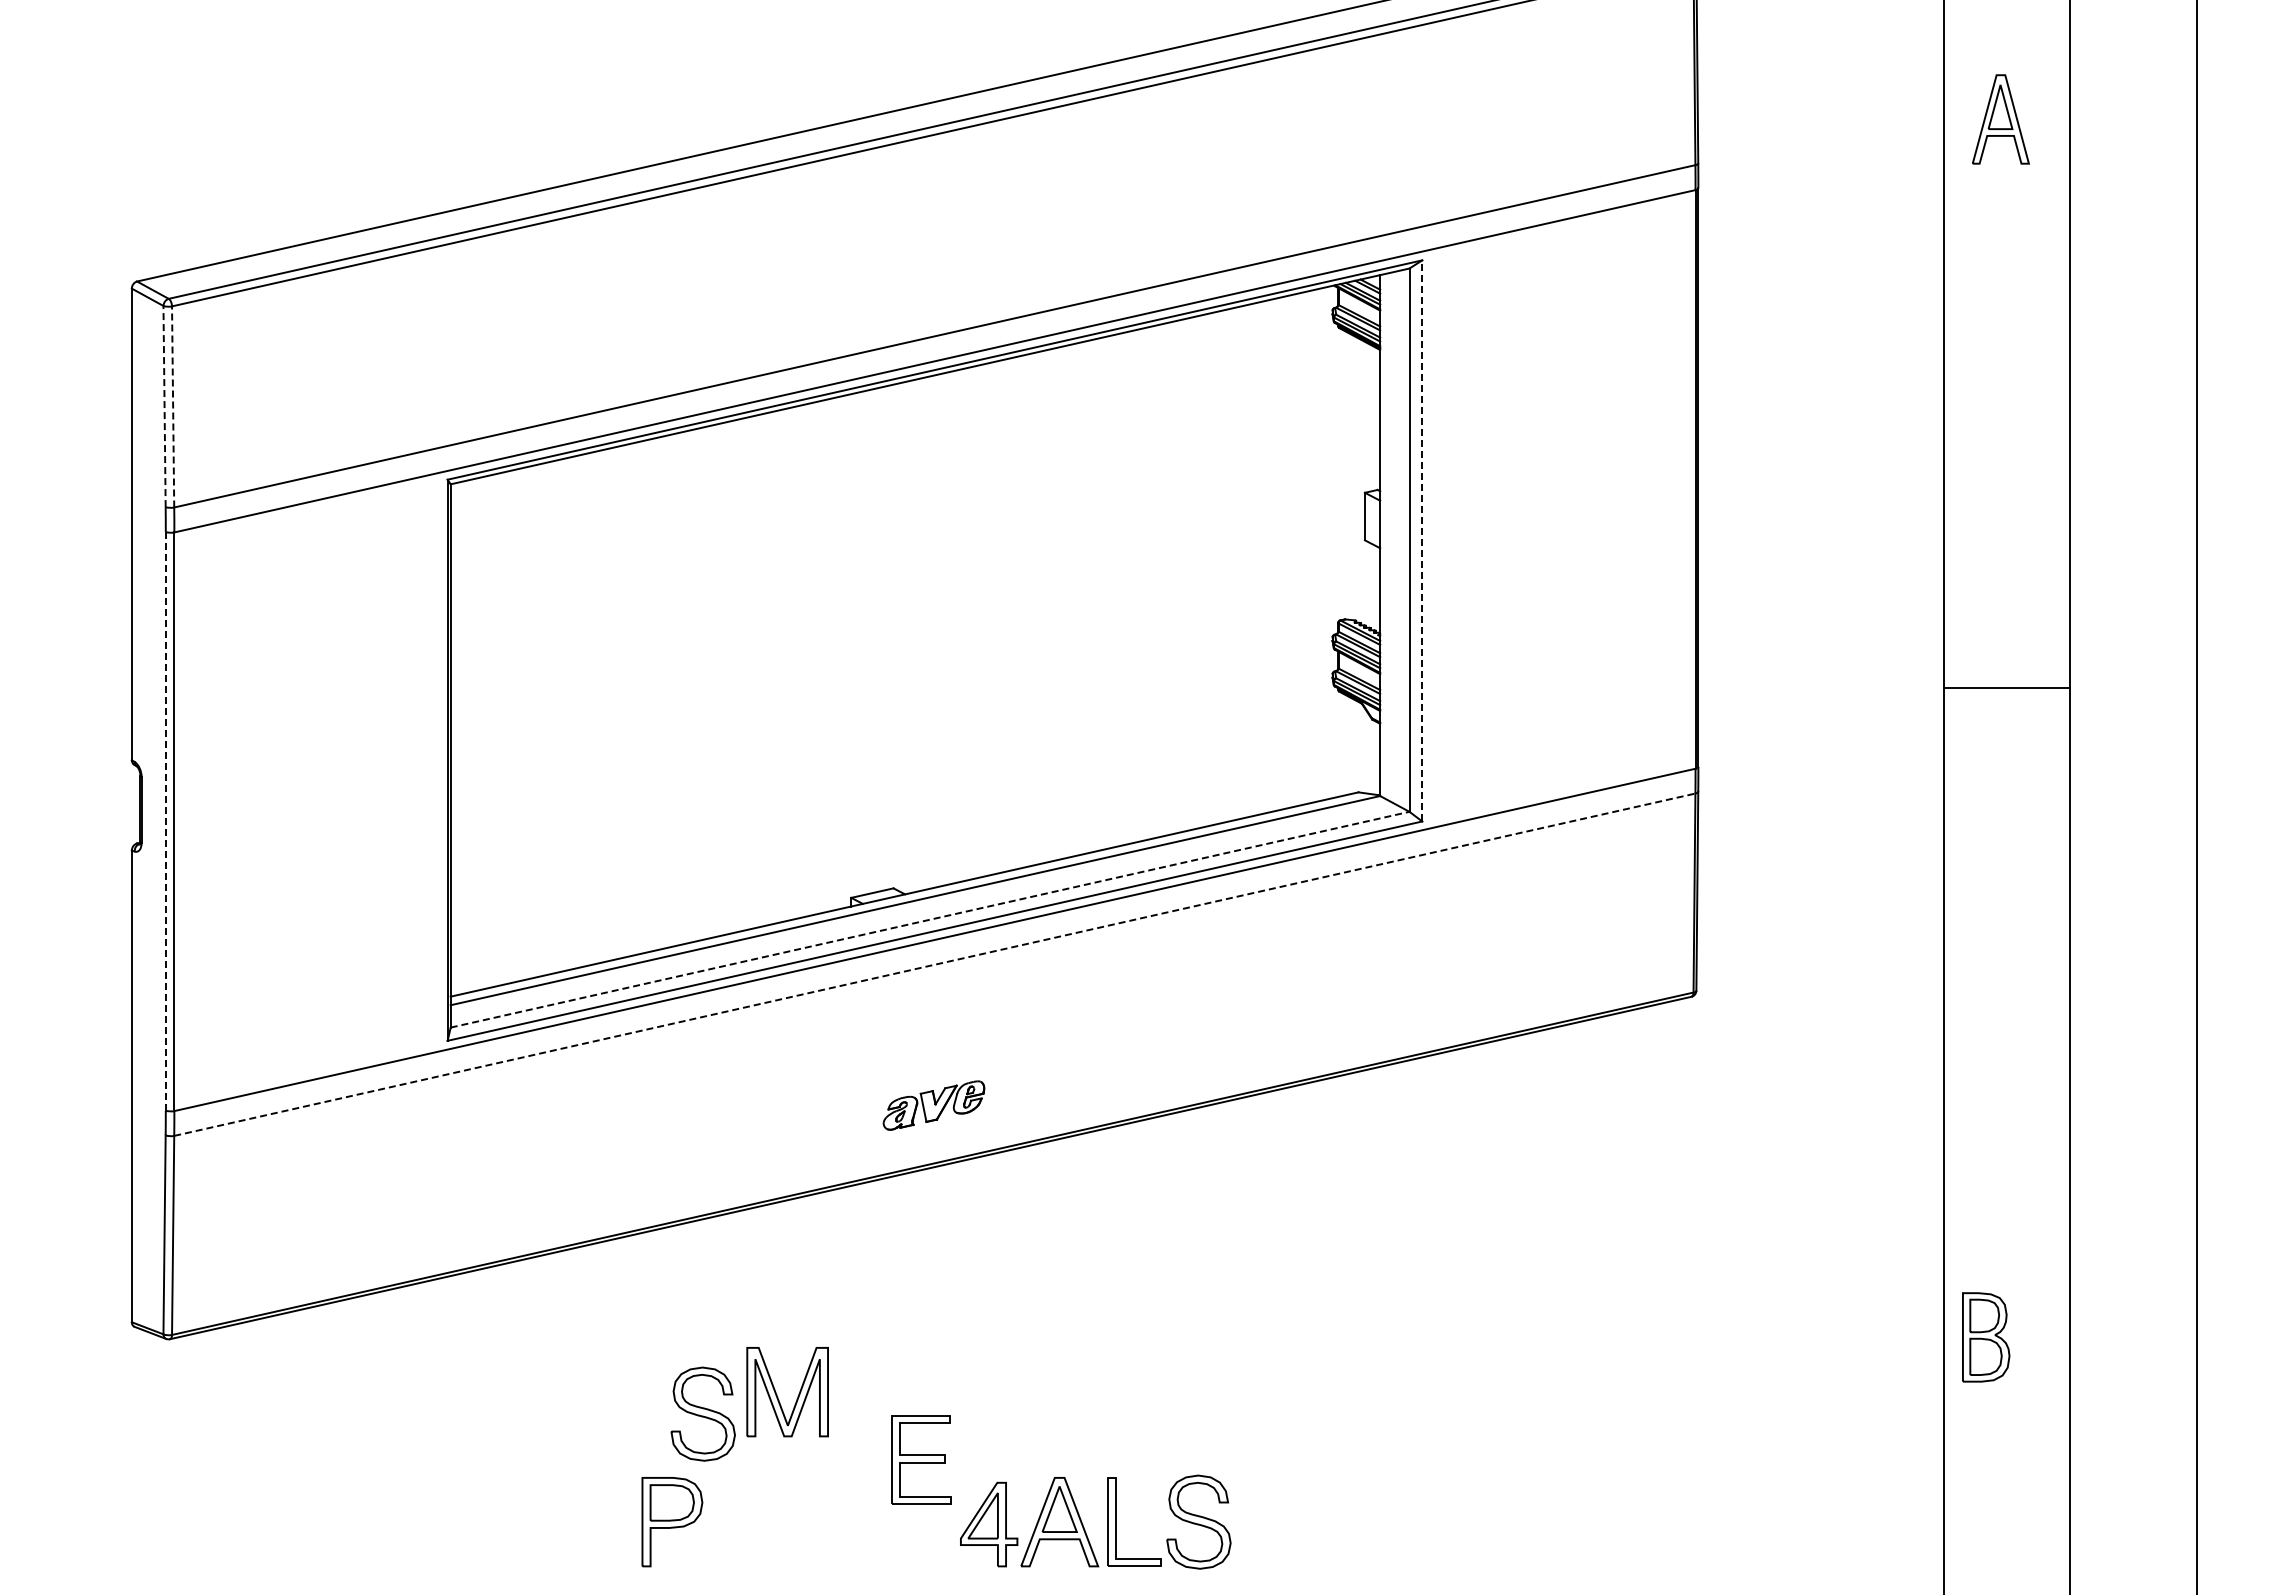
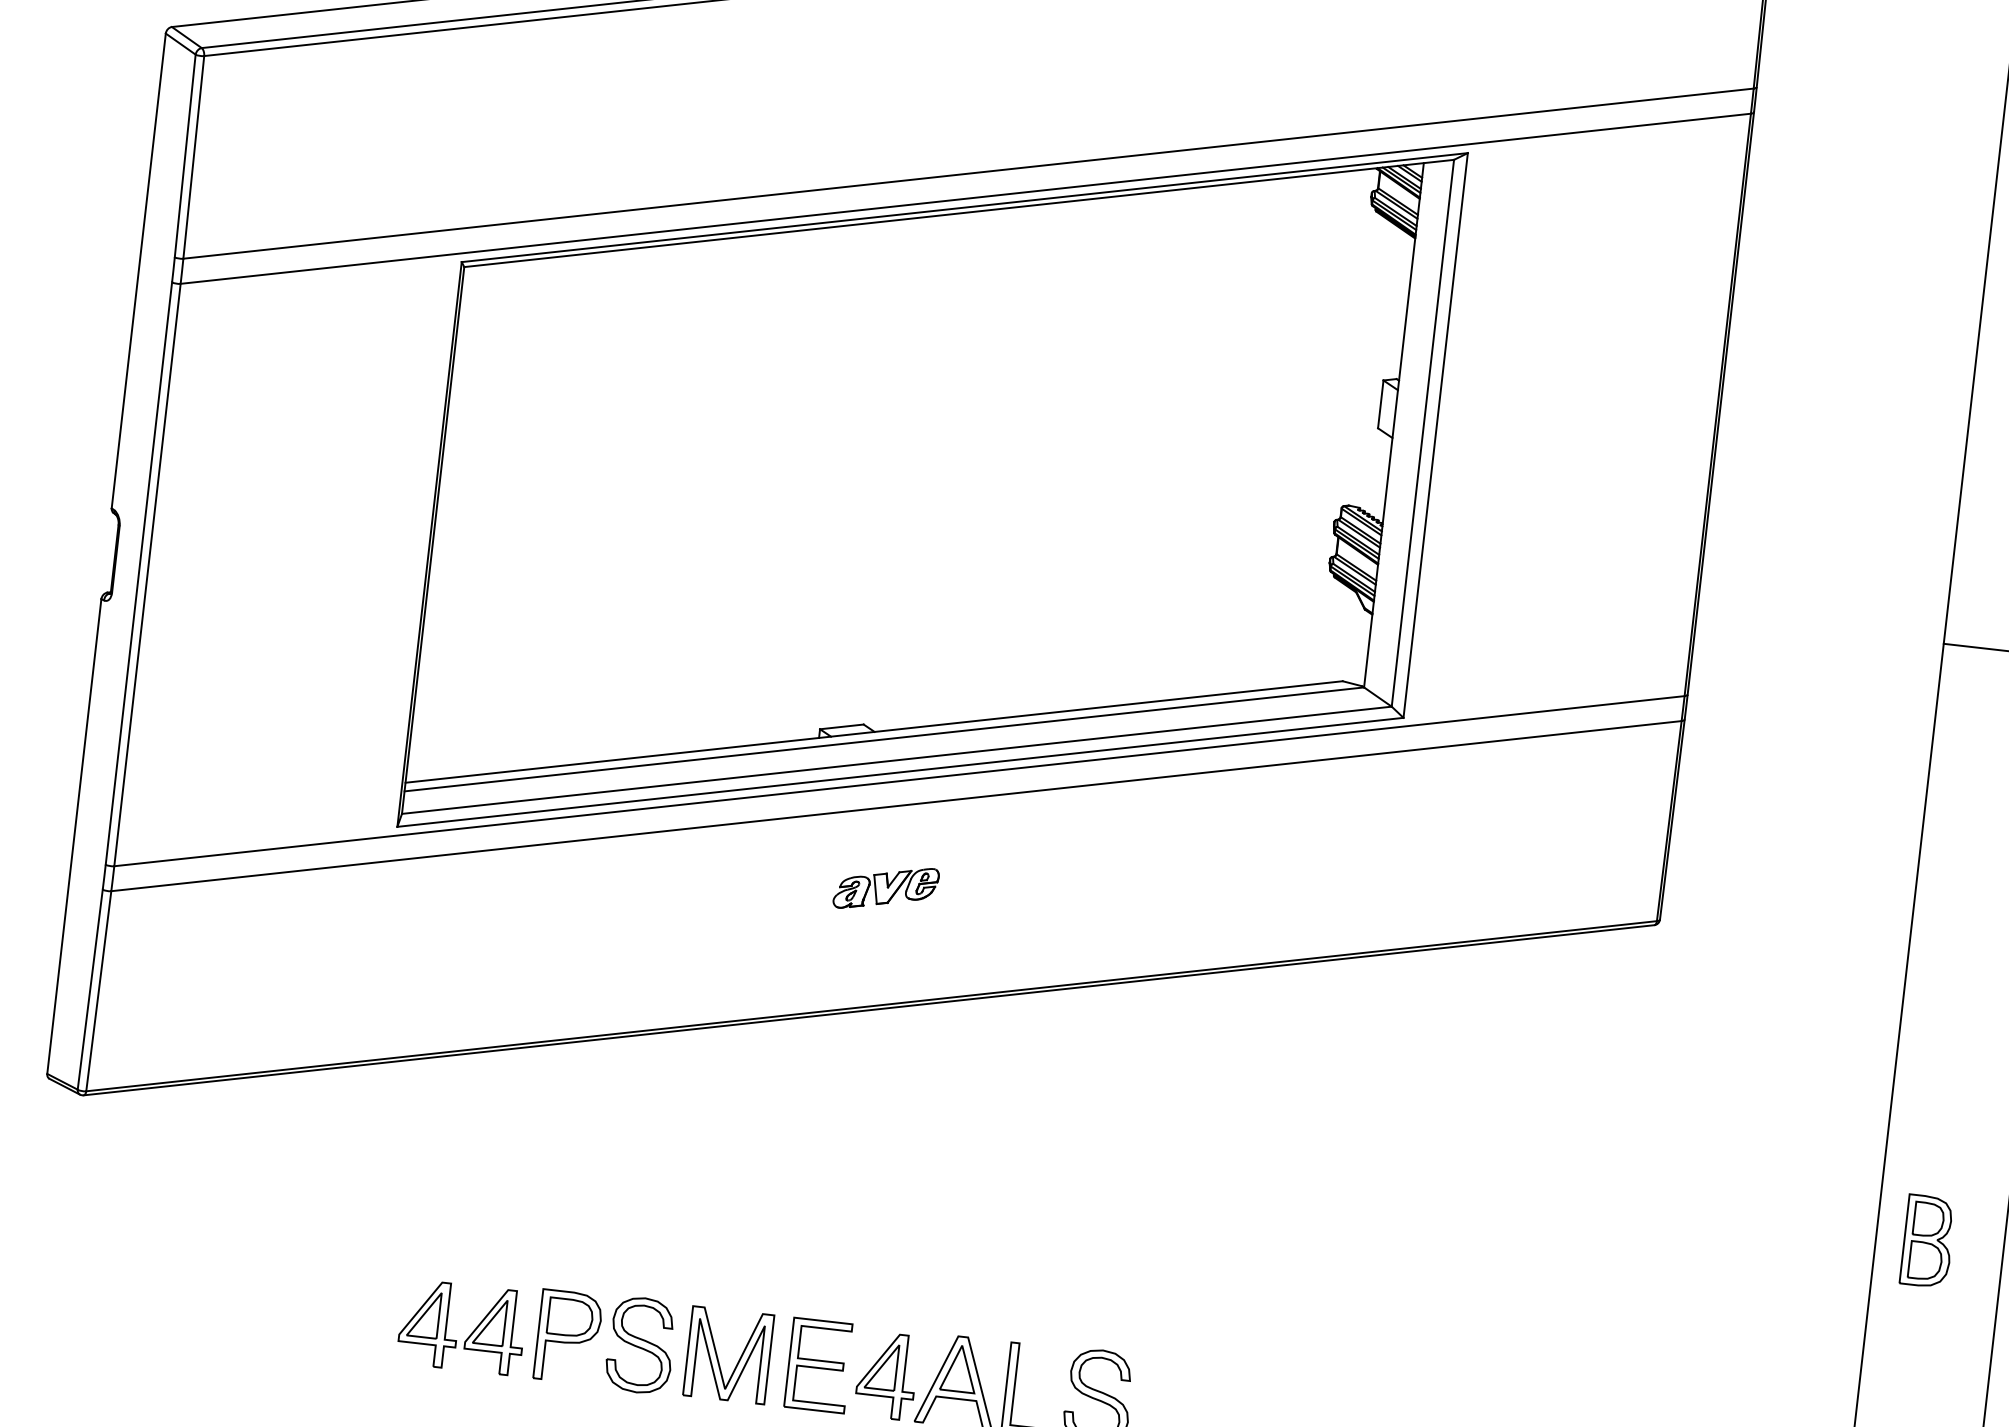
line: (164, 406) -> (185, 155), dashed -> solid
line: (173, 406) -> (194, 156), dashed -> solid
line: (1422, 540) -> (1435, 435), dashed -> solid
line: (165, 821) -> (138, 573), dashed -> solid
line: (930, 919) -> (897, 760), dashed -> solid
line: (934, 964) -> (896, 805), dashed -> solid
part: (933, 1105) -> (885, 888), moved
part: (1986, 1337) -> (1928, 1241), moved
part: (777, 1394) -> (718, 1356), moved
part: (702, 1413) -> (640, 1344), moved
part: (921, 1459) -> (819, 1364), moved
part: (575, 1530) -> (469, 1334), added

